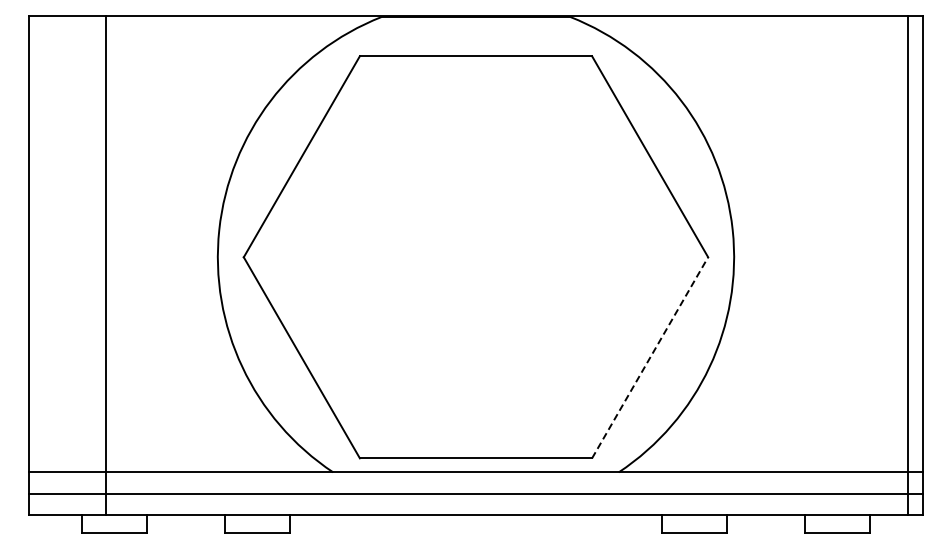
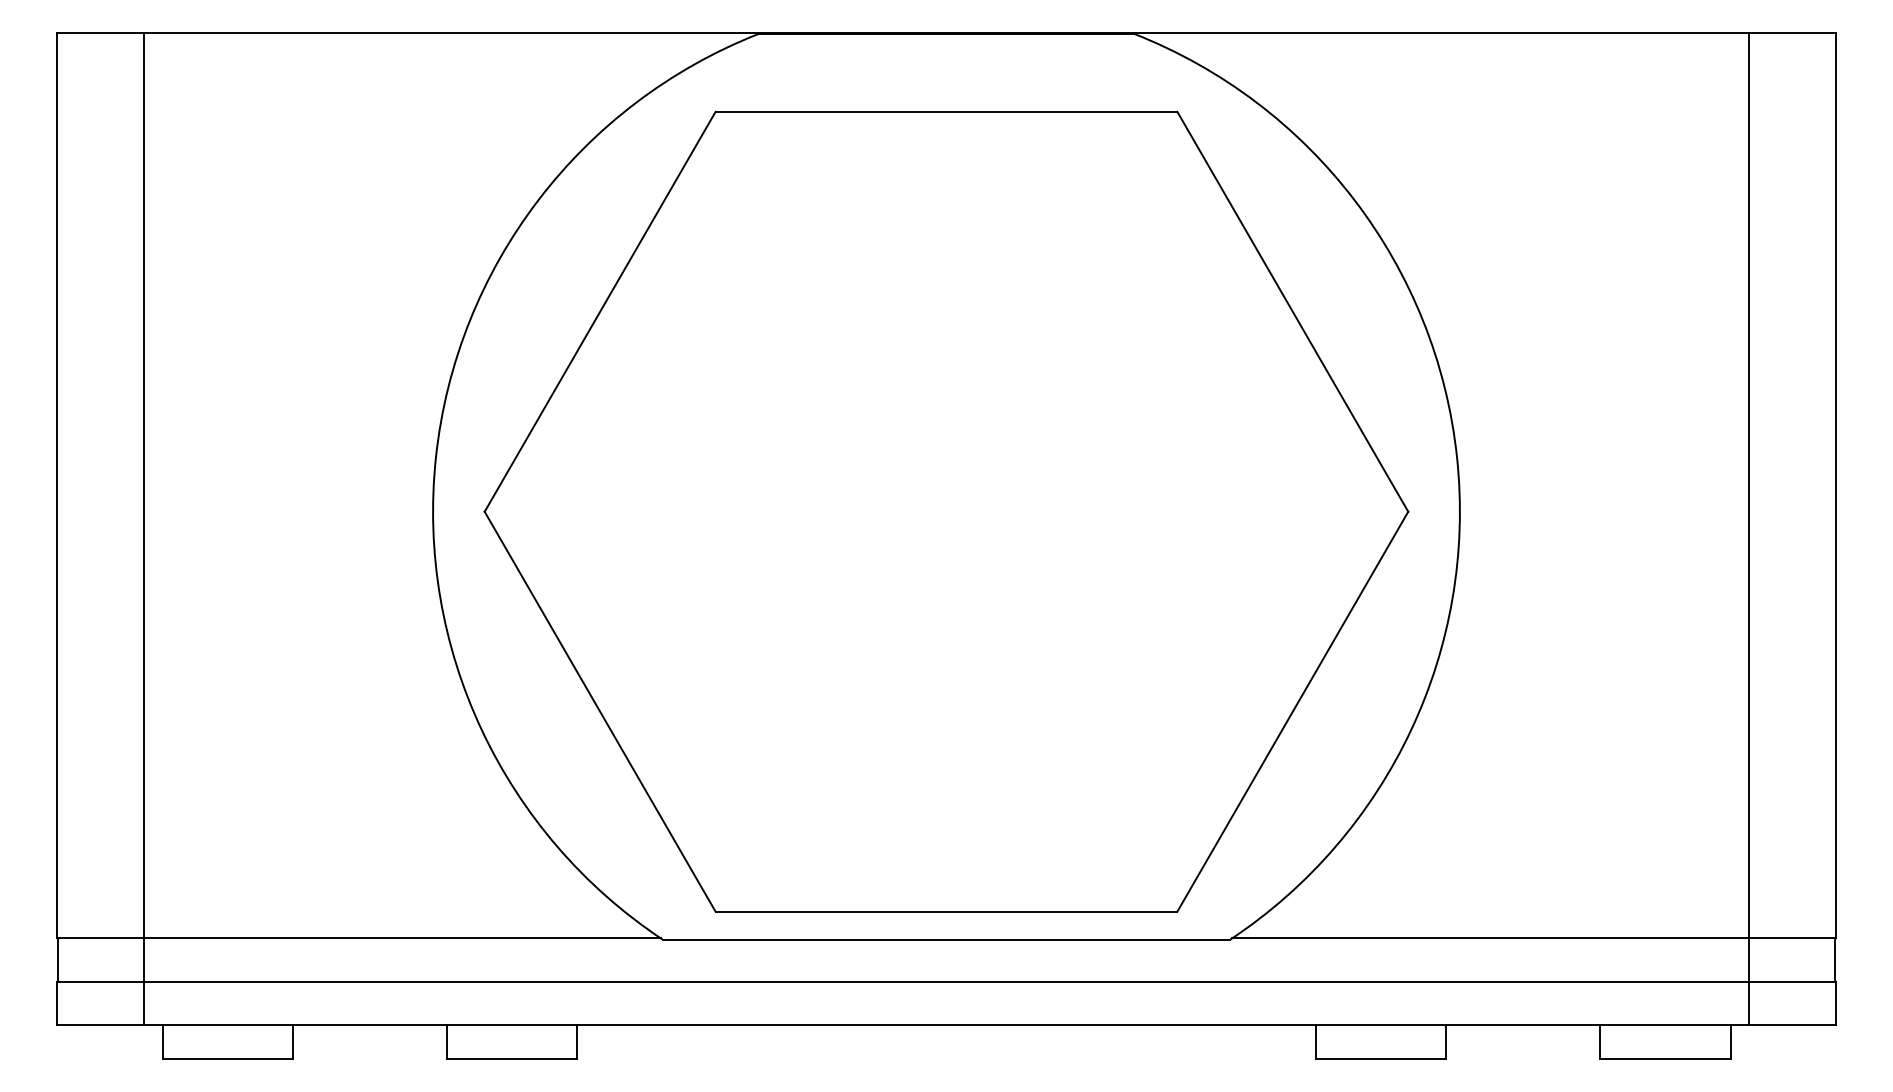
line: (106, 265) -> (143, 528), moved
line: (907, 265) -> (1749, 528), moved
line: (650, 357) -> (1293, 711), dashed -> solid

